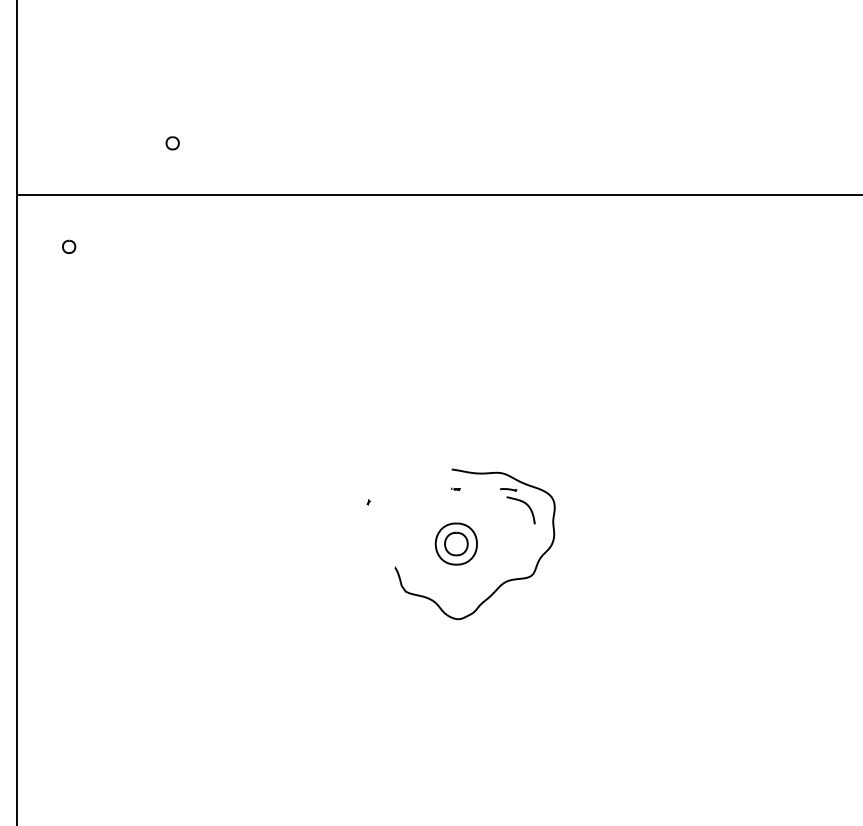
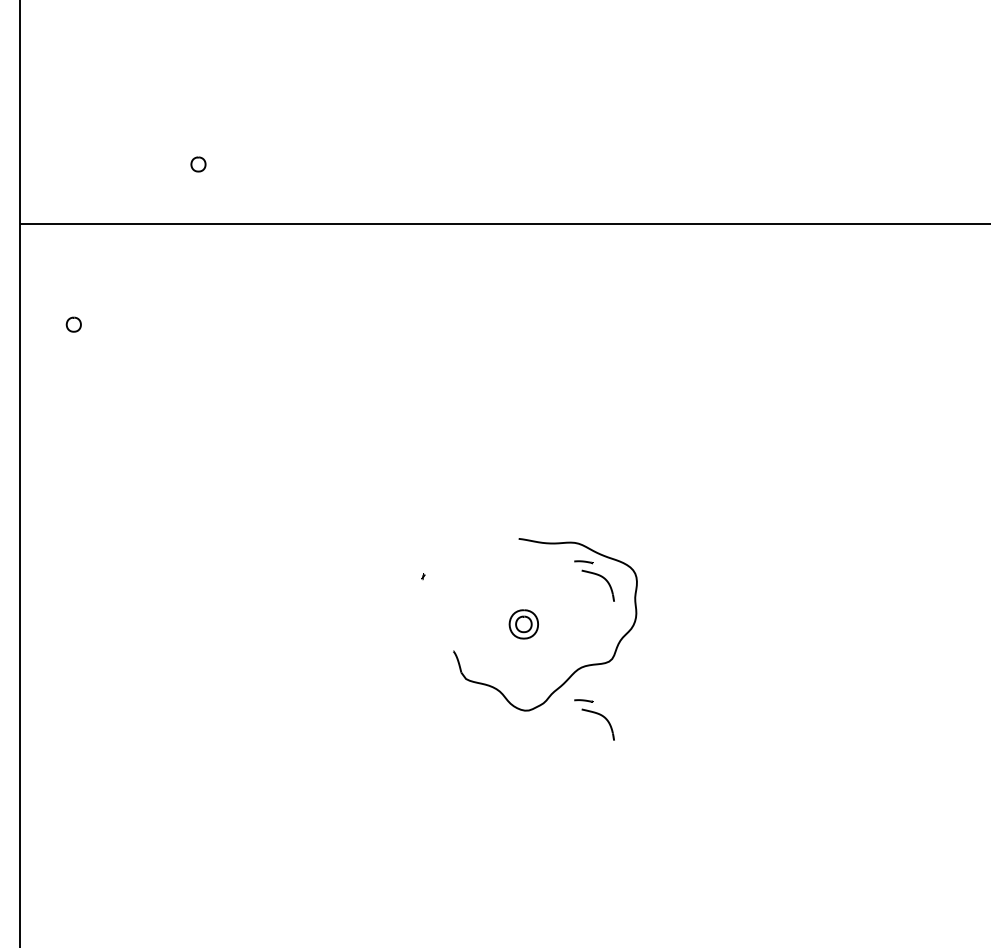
part: (69, 246) -> (74, 324), moved
part: (455, 488) -> (523, 560), removed
part: (455, 543) -> (523, 623), size x0.6
part: (517, 627) -> (594, 720), added

